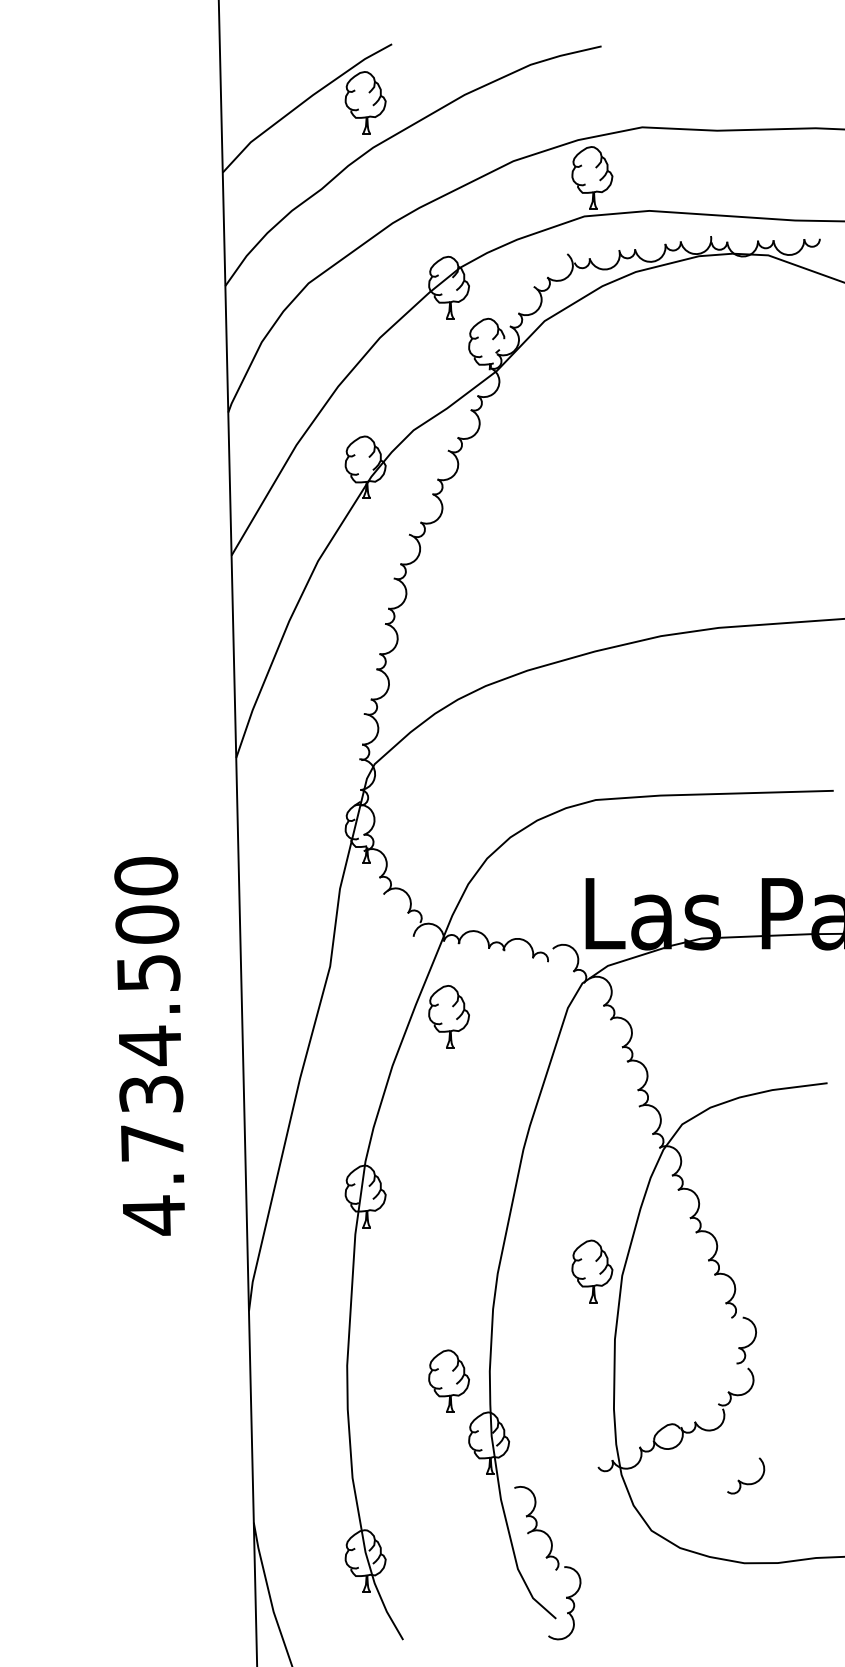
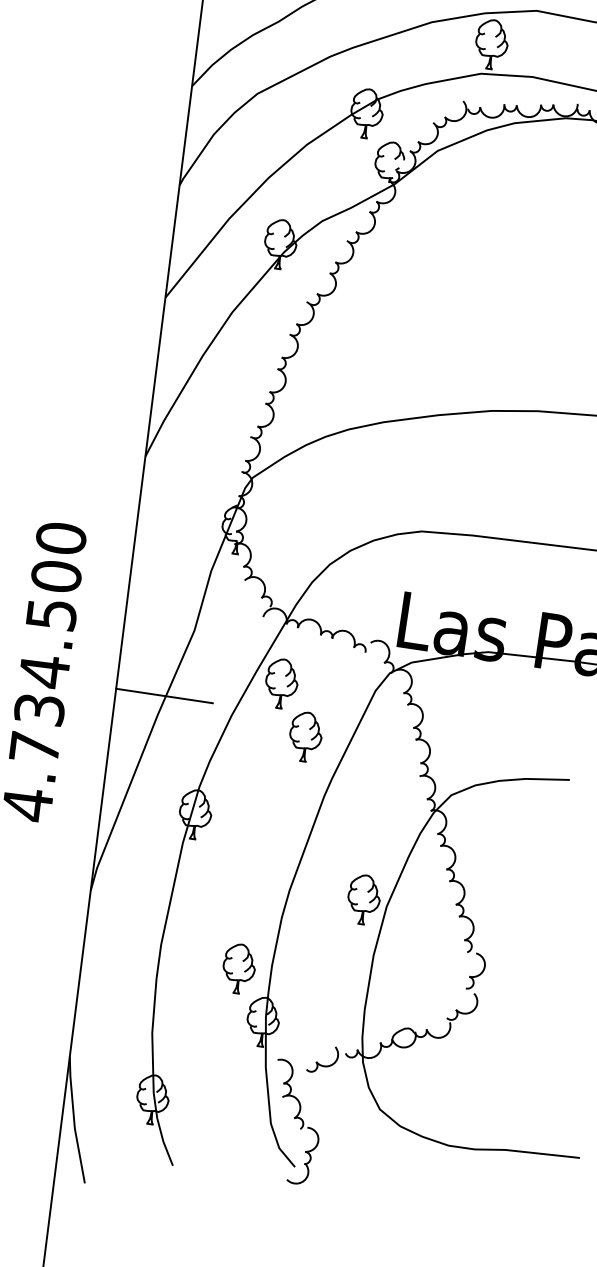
line: (304, 1053) -> (164, 695), added
part: (489, 1078) -> (306, 736), added
part: (744, 1482) -> (321, 1064), moved

